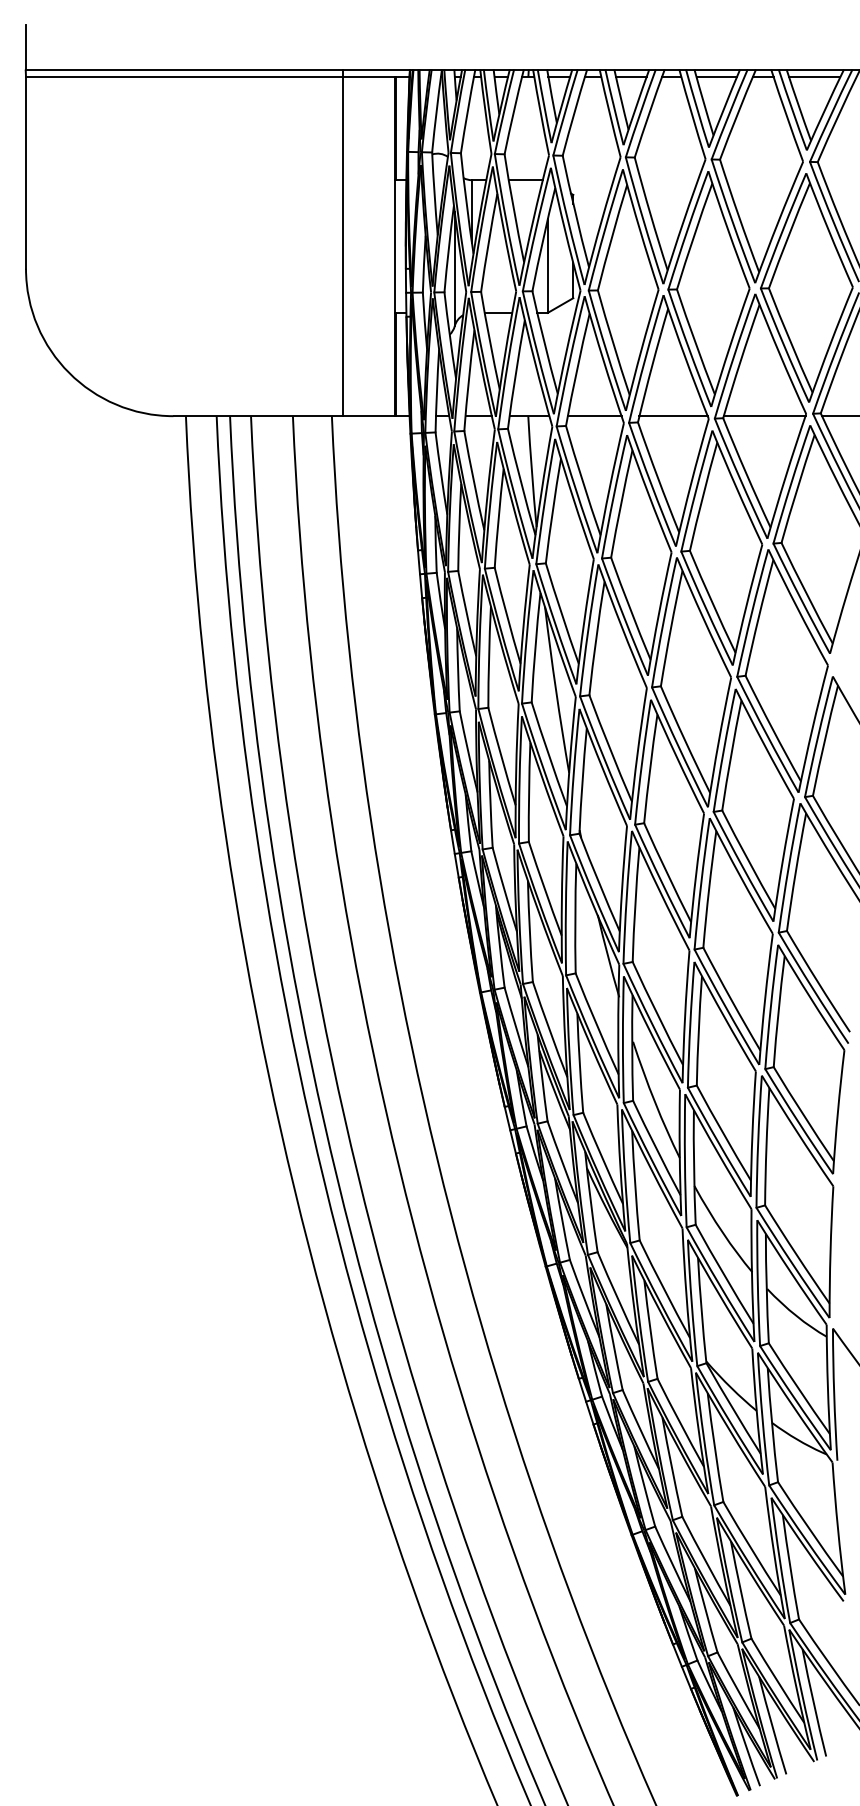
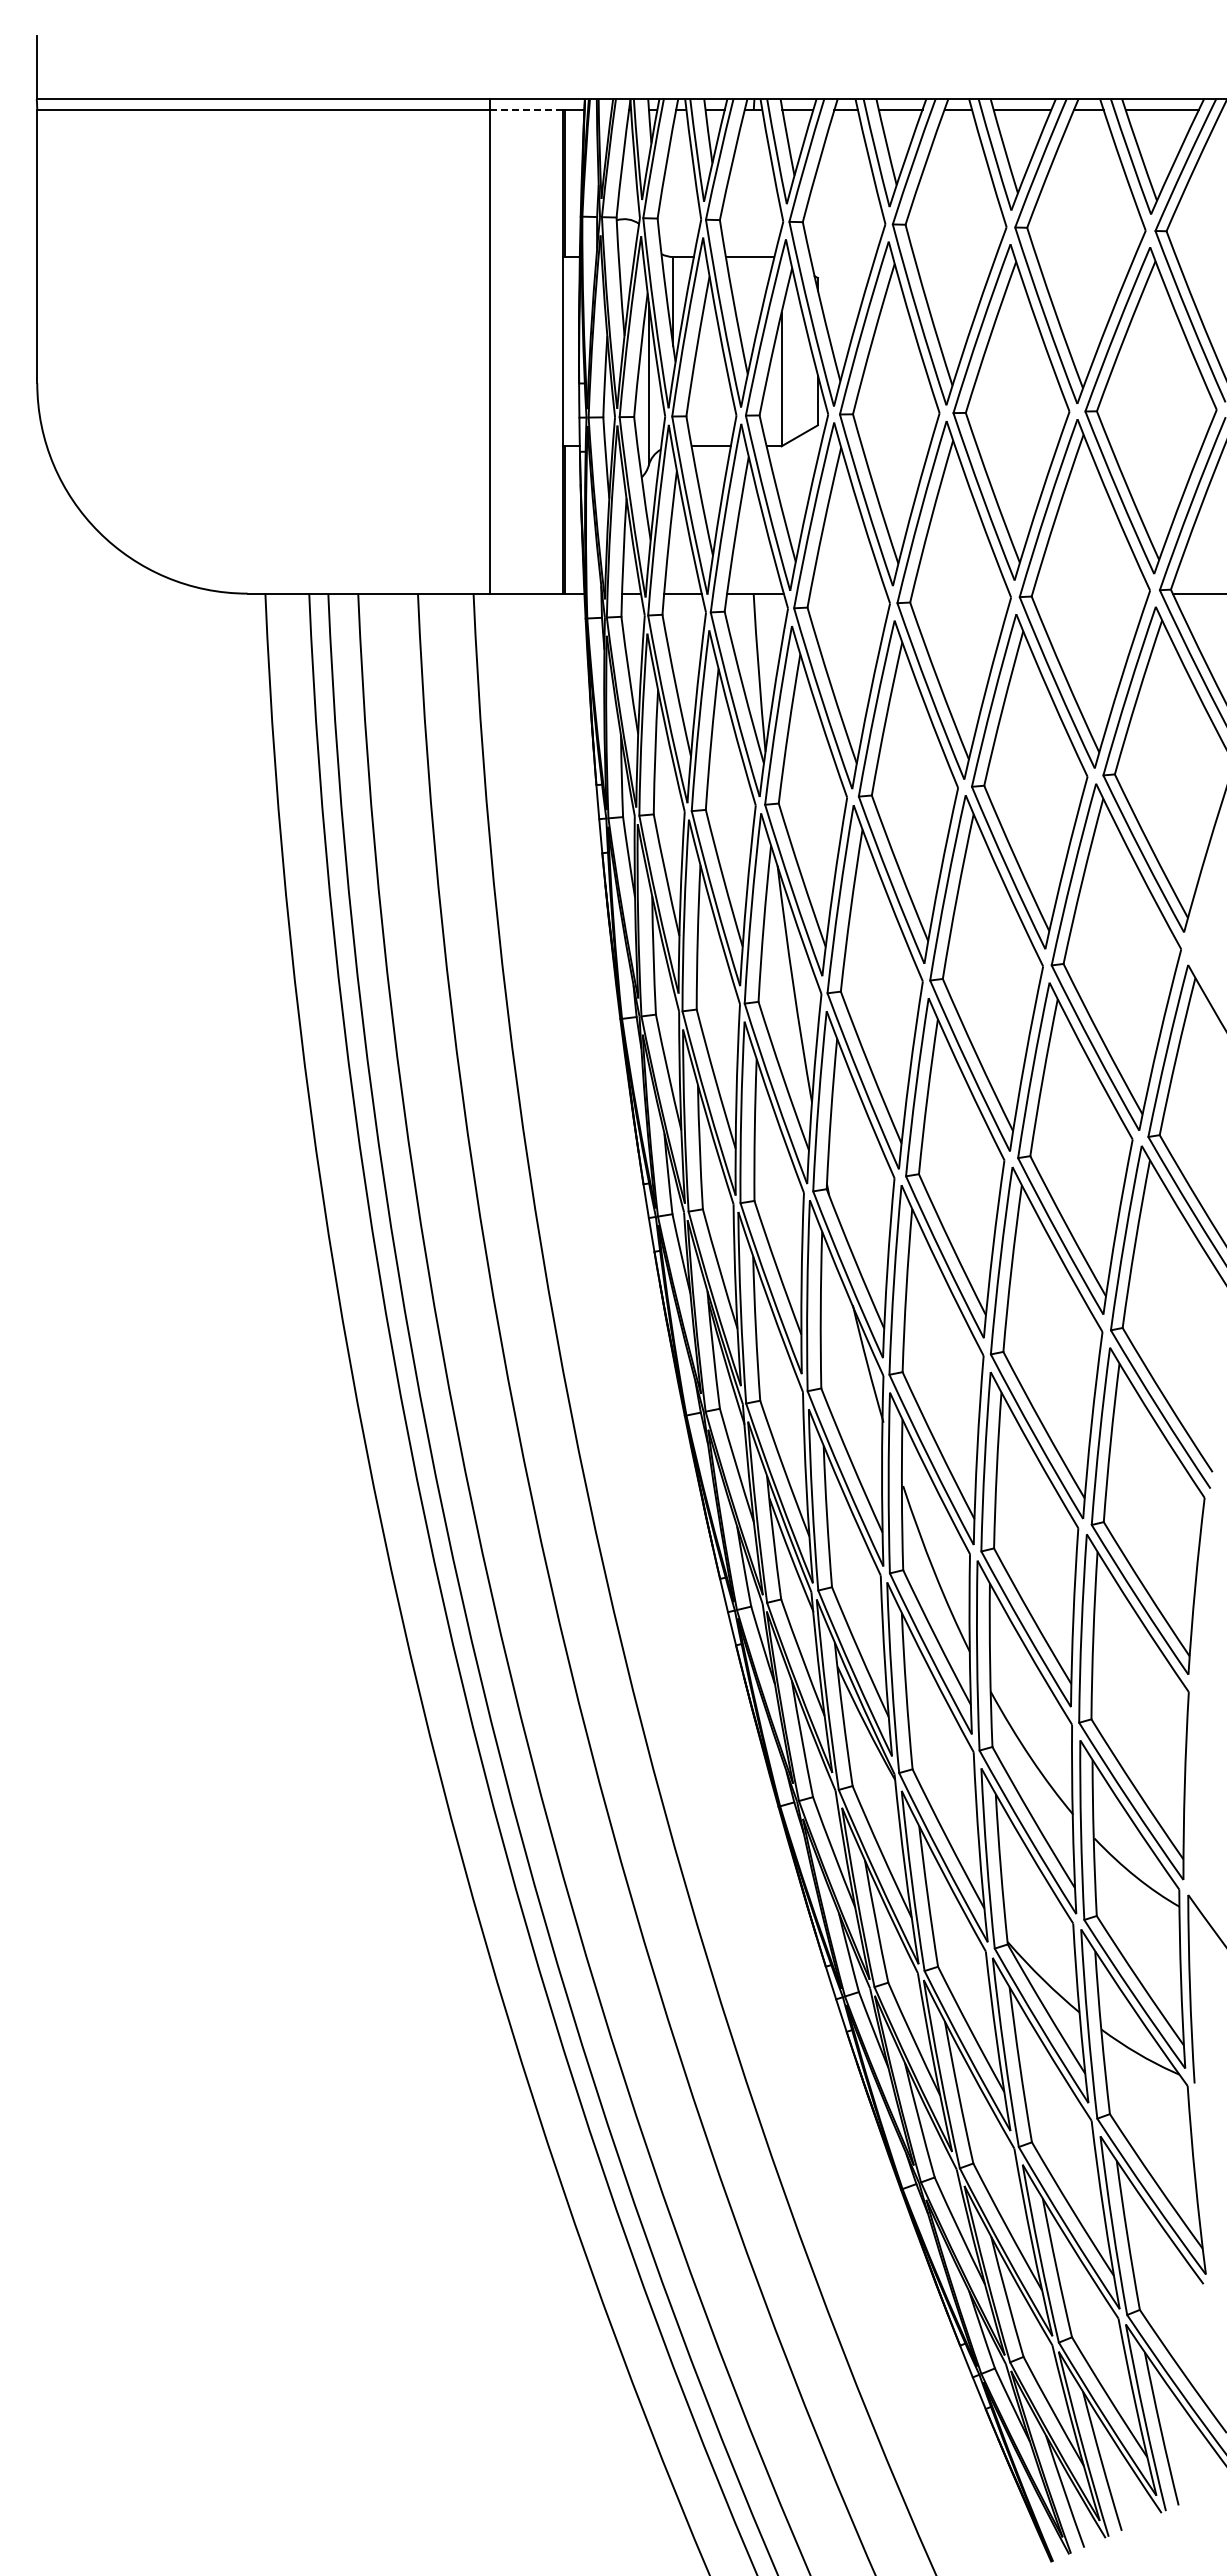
line: (369, 76) -> (526, 109), solid -> dashed
line: (594, 416) -> (848, 593), removed
line: (673, 416) -> (960, 593), removed
line: (764, 416) -> (1090, 593), removed

